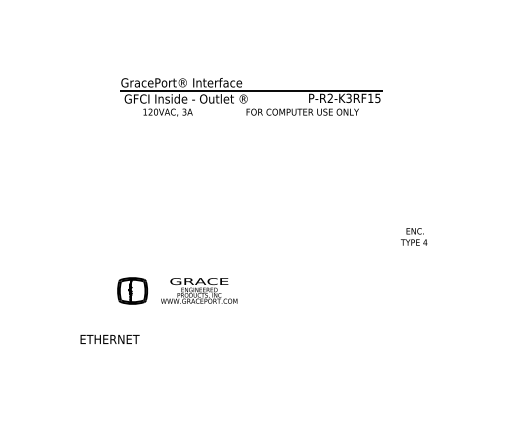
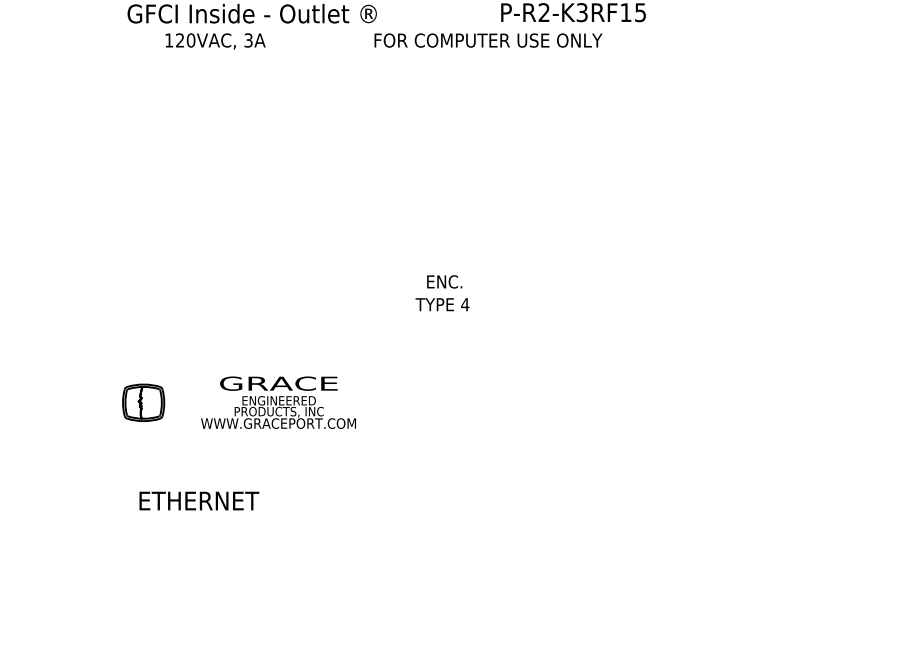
text: (413, 236) -> (441, 292), moved
part: (132, 290) -> (143, 401), size x0.7
text: (109, 339) -> (198, 501), moved

